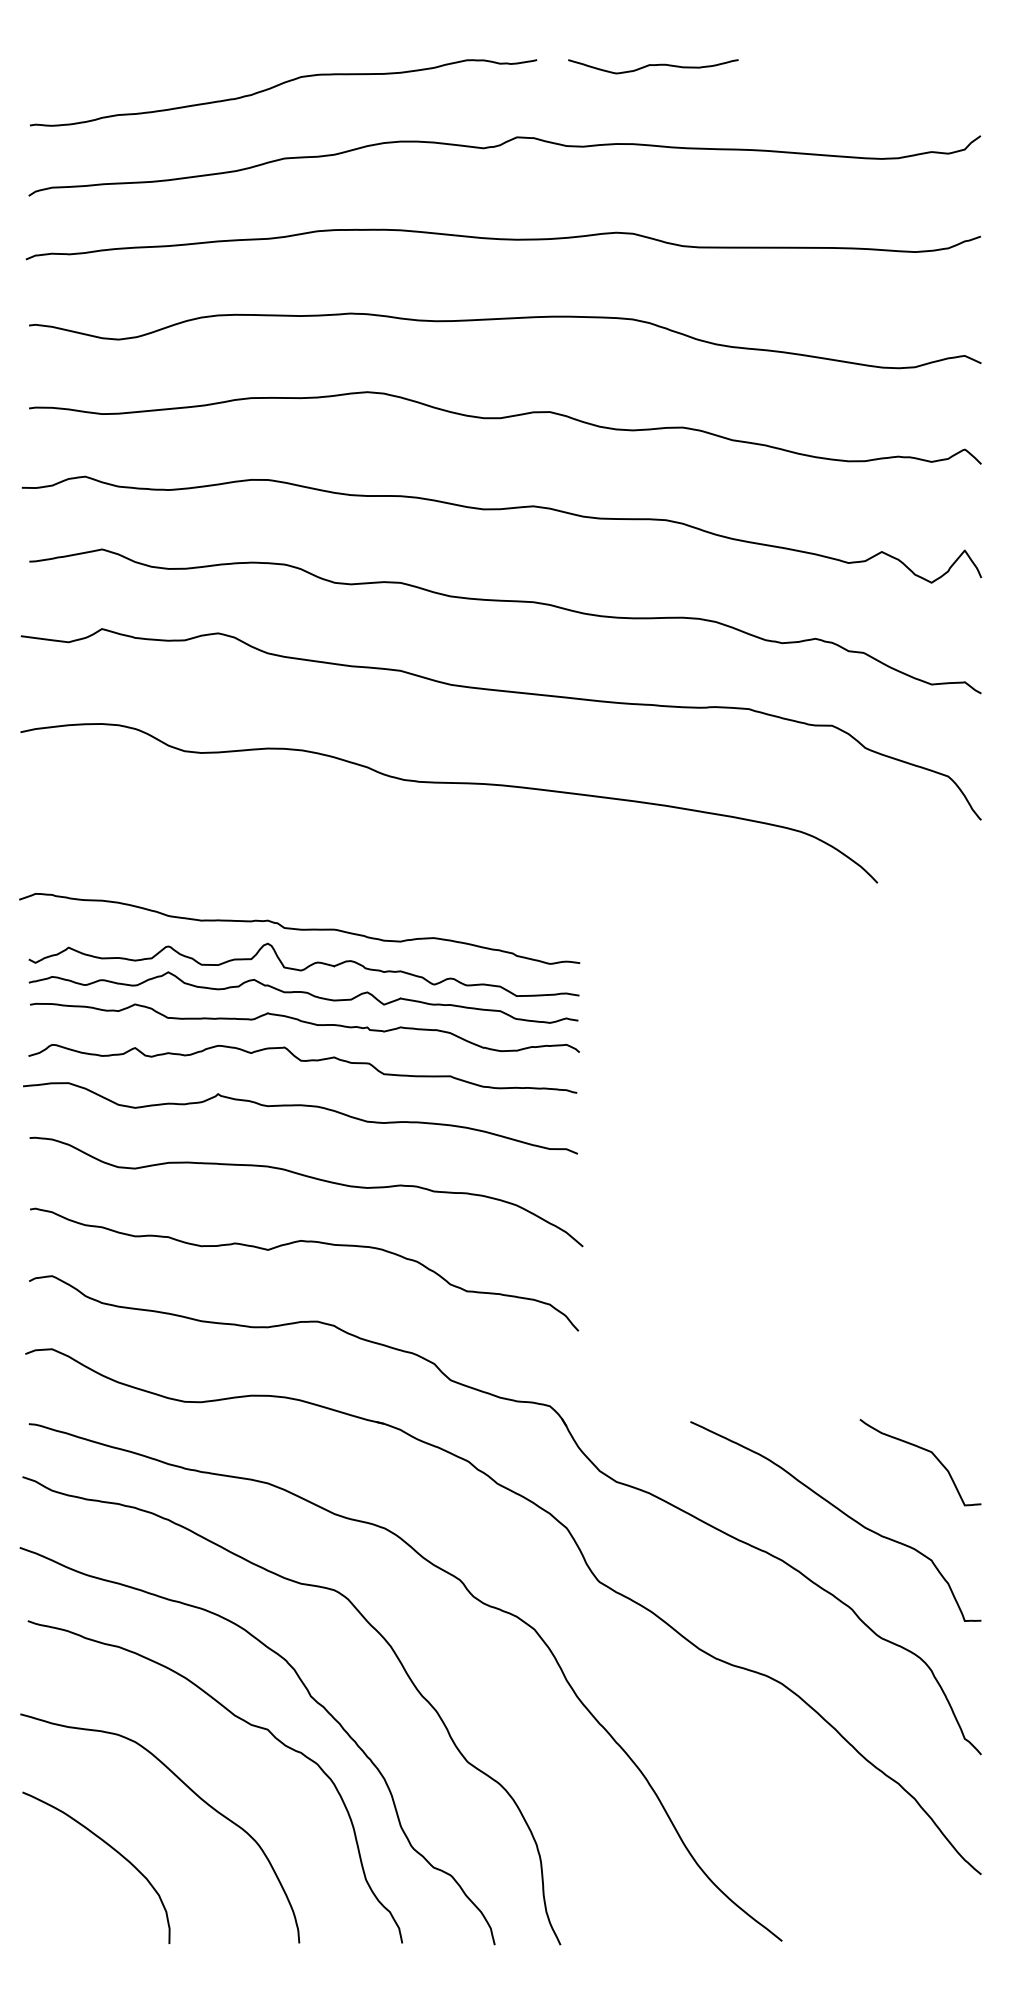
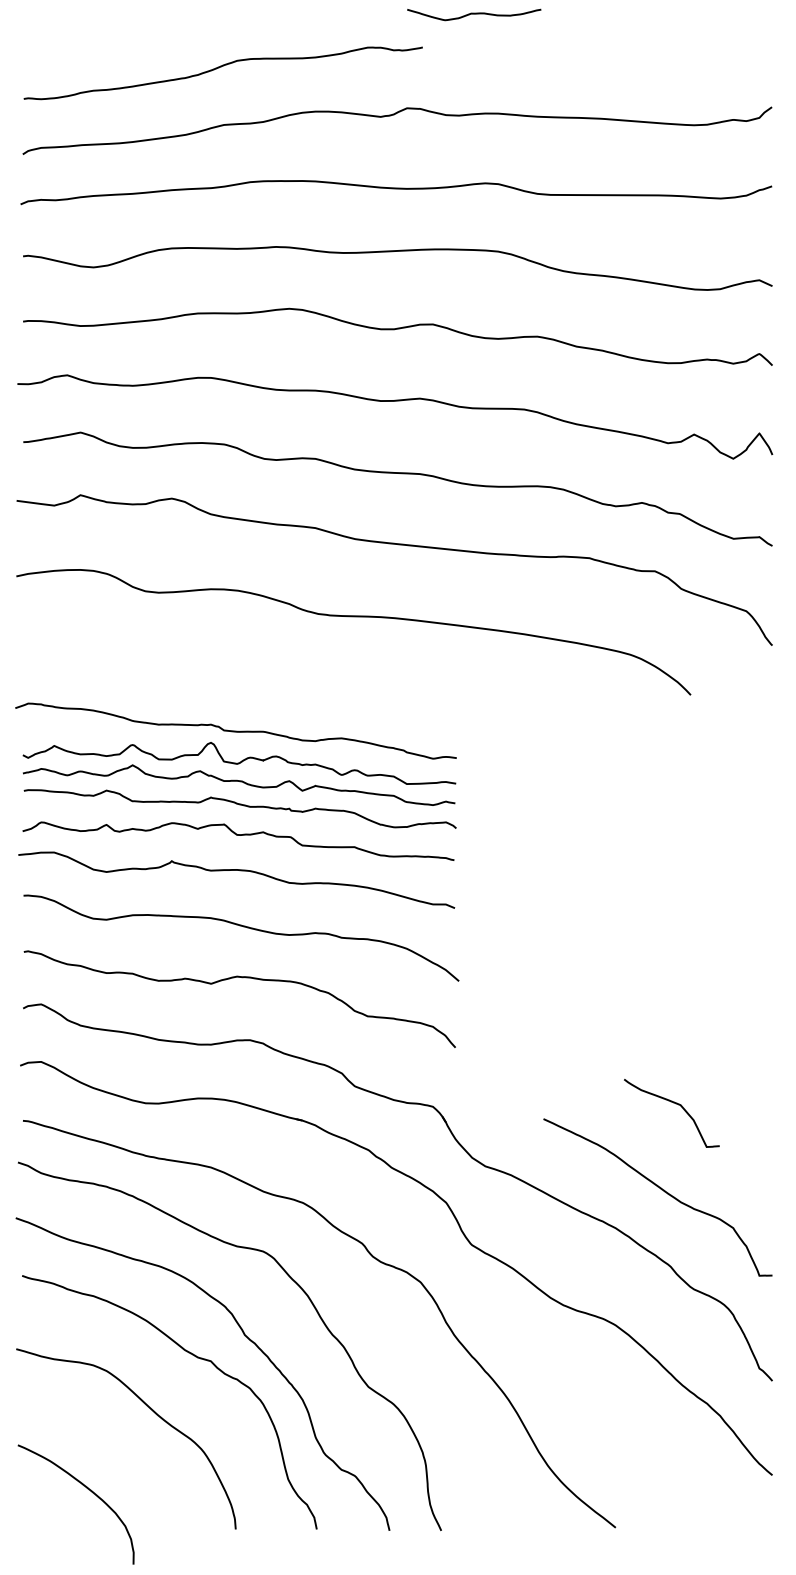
curve: (653, 65) -> (474, 13), moved
curve: (924, 1450) -> (674, 1103), moved
curve: (112, 1849) -> (88, 1490), moved

